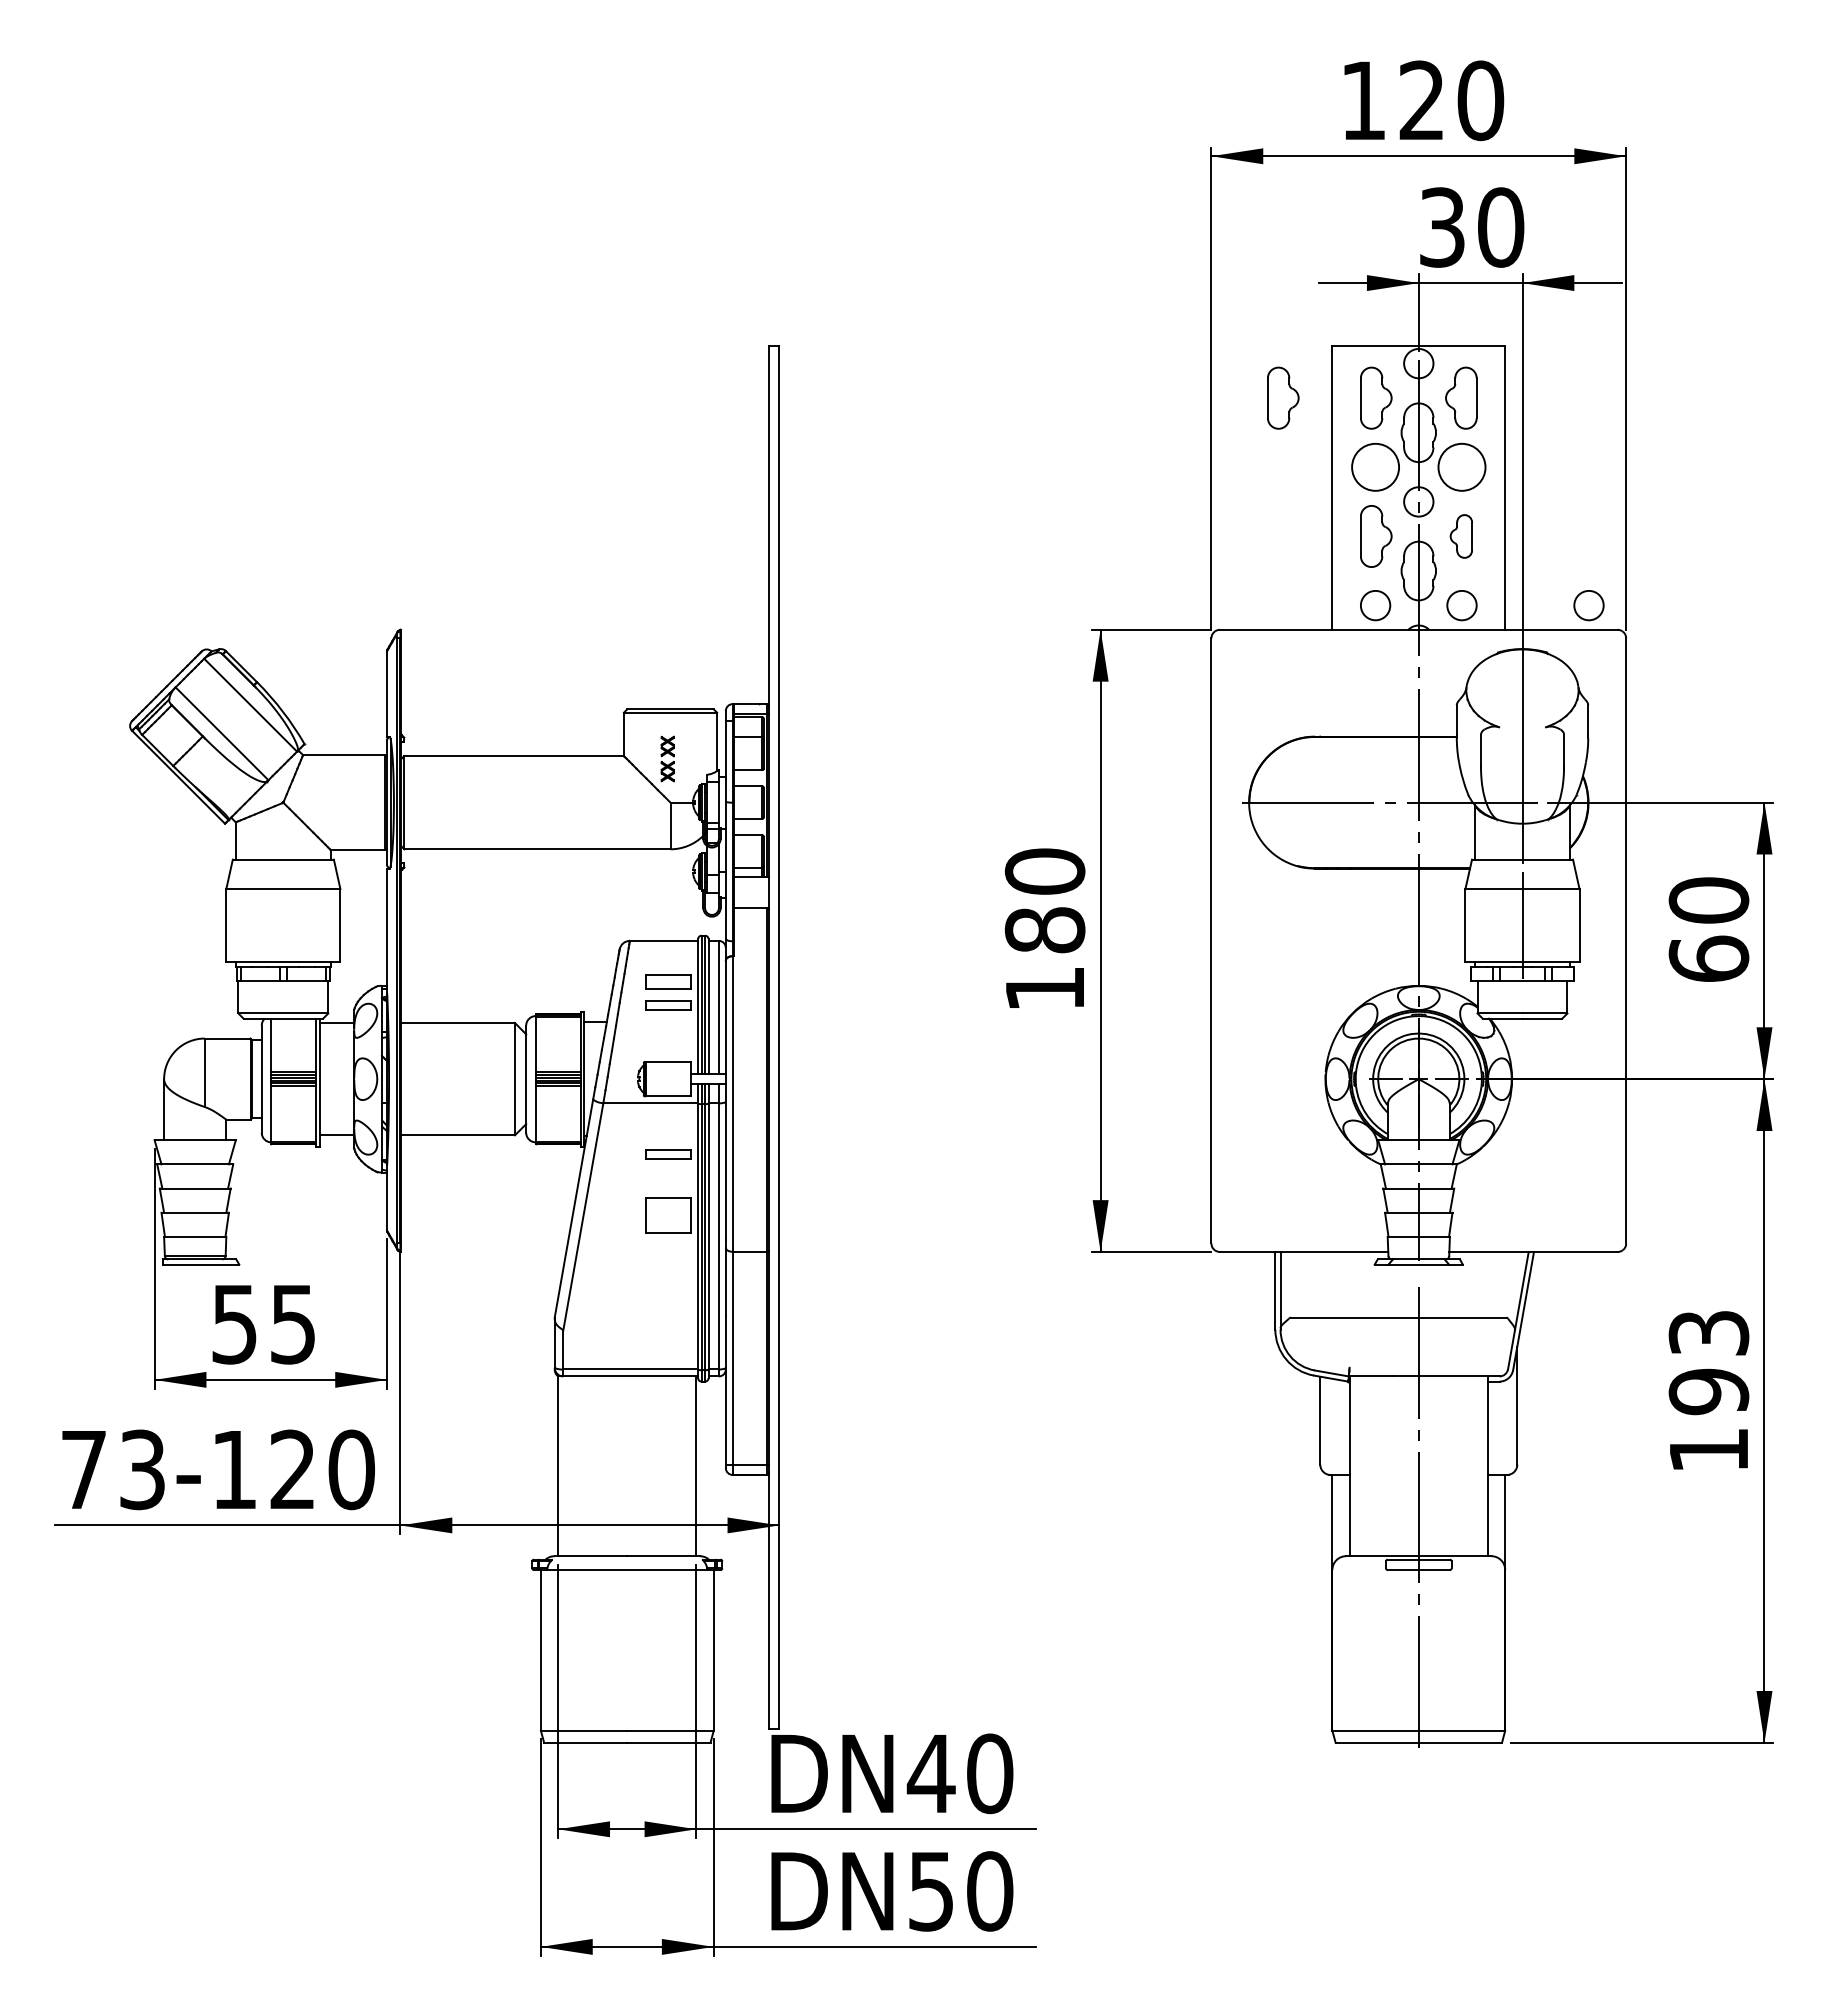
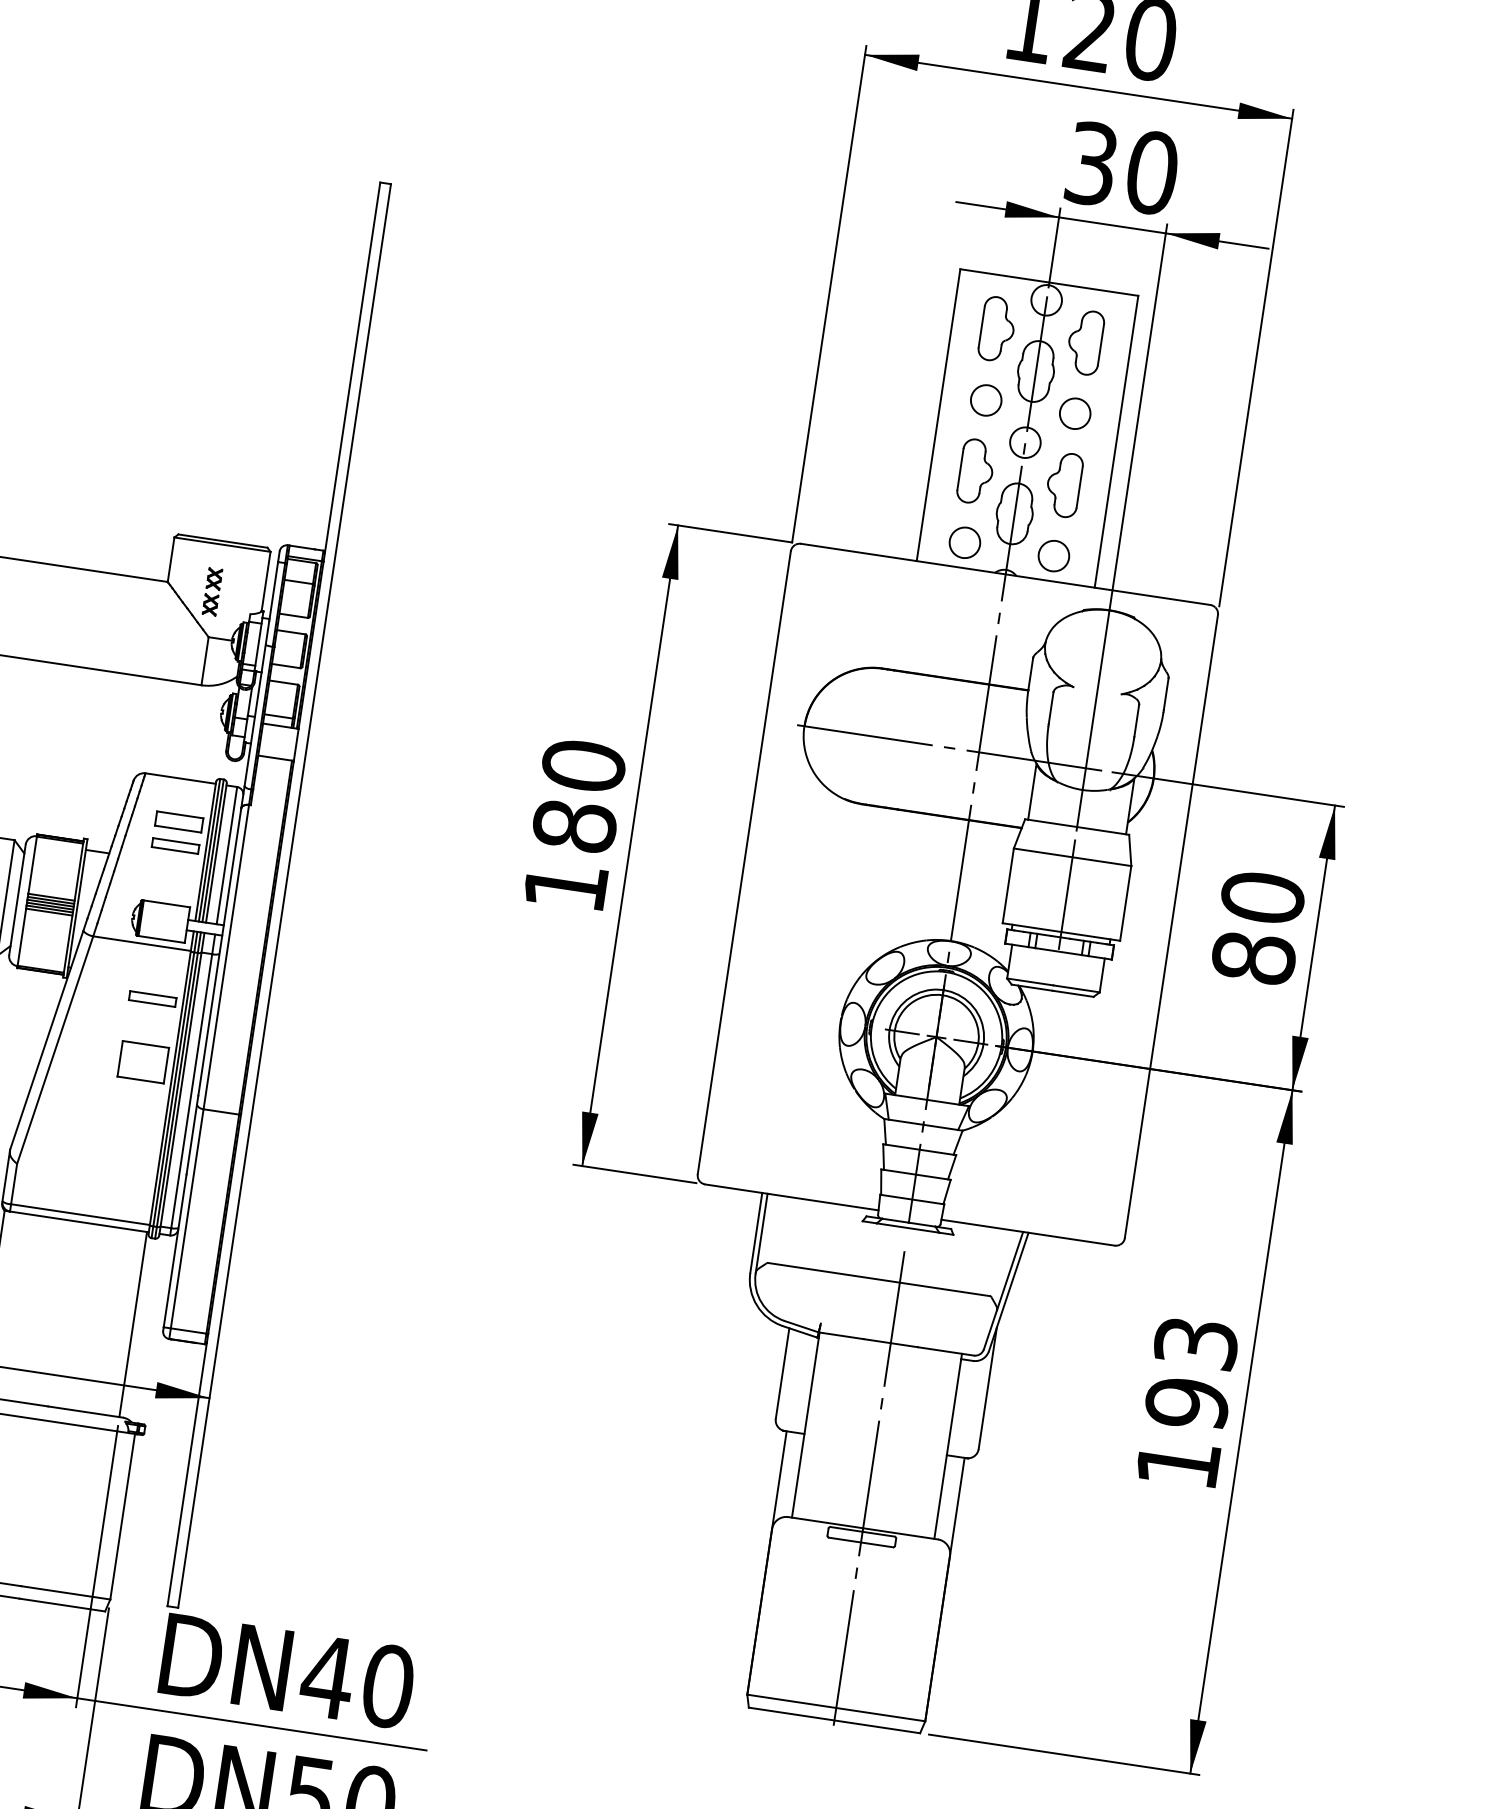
part: (1283, 397) -> (902, 314), removed
circle: (1375, 467) -> (986, 400), size x0.62
circle: (1461, 467) -> (1074, 413), size x0.62
part: (1461, 536) -> (1064, 484), size x1.43
circle: (1588, 605) -> (1184, 575), removed
text: (1708, 958) -> (1253, 957), 60 -> 80

